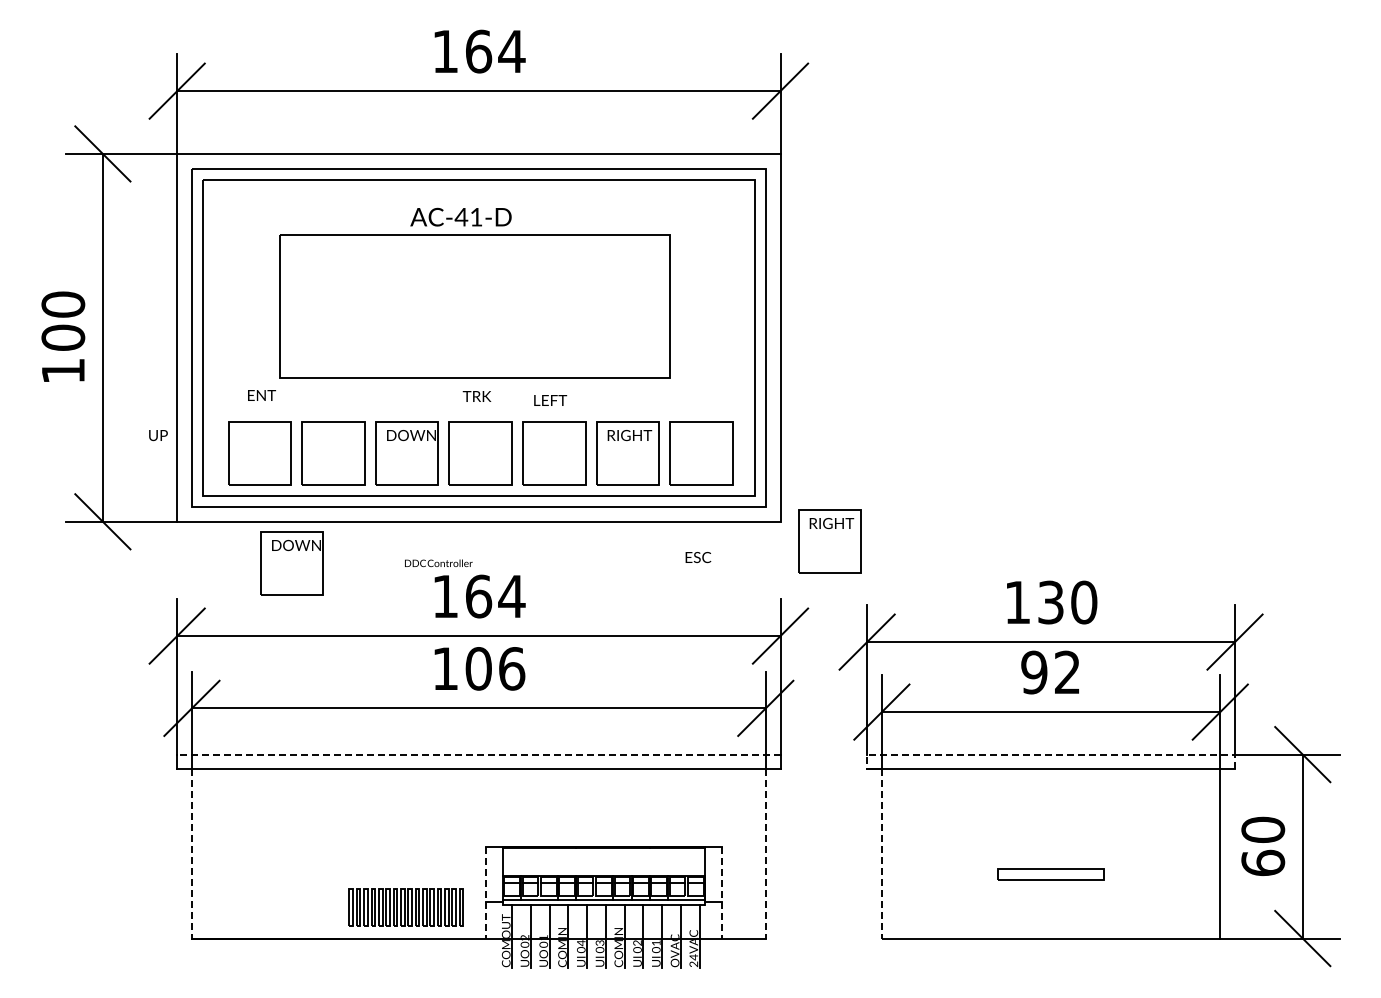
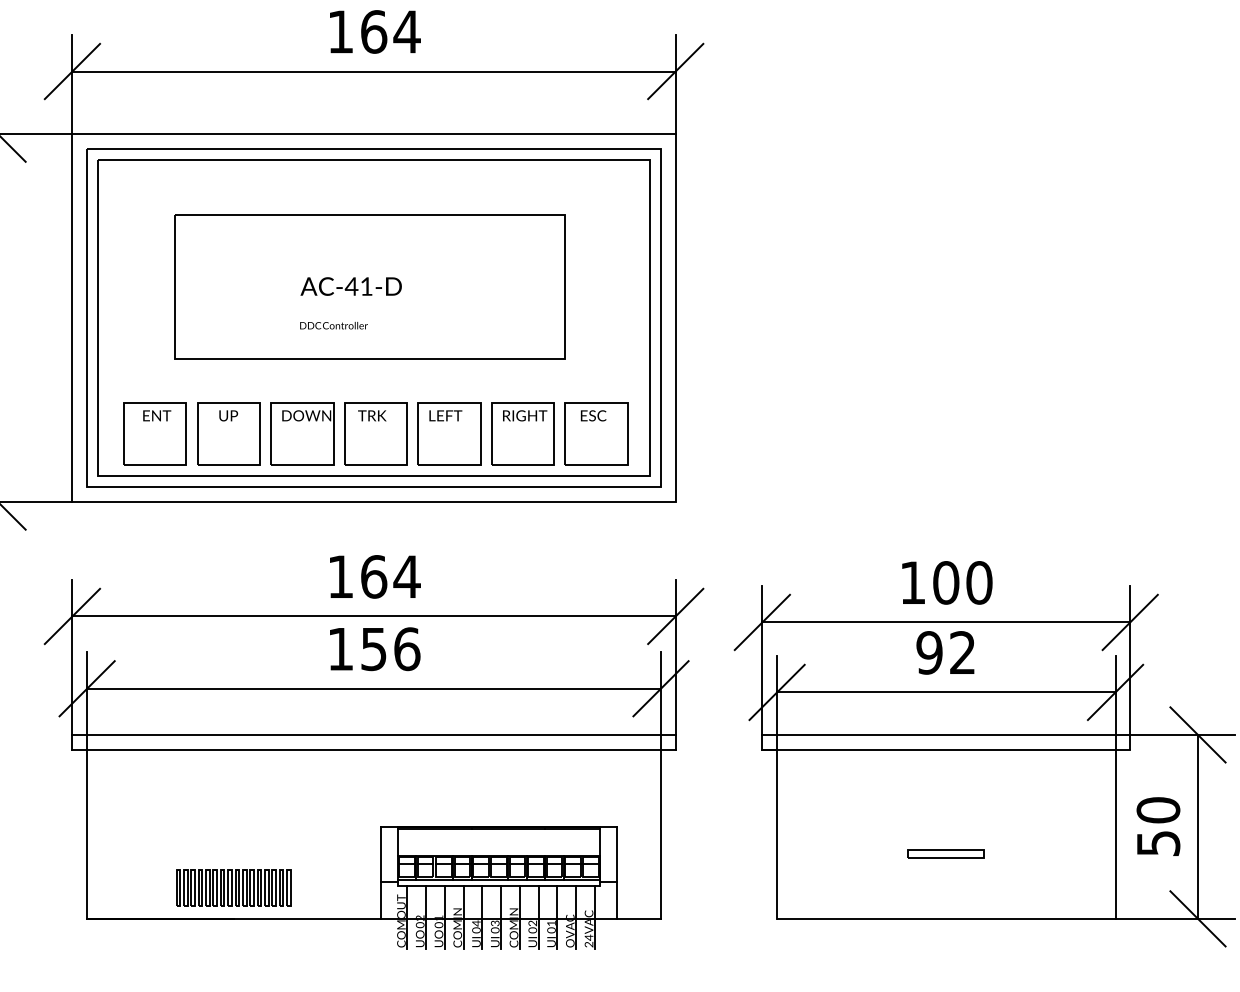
text: (460, 216) -> (350, 285), moved
text: (261, 395) -> (156, 415), moved
text: (476, 396) -> (371, 415), moved
text: (550, 400) -> (445, 415), moved
text: (158, 435) -> (228, 415), moved
part: (829, 541) -> (724, 521), removed
text: (698, 557) -> (593, 415), moved
part: (291, 563) -> (186, 543), removed
text: (438, 563) -> (333, 325), moved
text: (1051, 602) -> (946, 582), 130 -> 100
text: (478, 668) -> (373, 648), 106 -> 156
line: (478, 754) -> (373, 734), dashed -> solid
line: (1051, 754) -> (946, 734), dashed -> solid
line: (191, 853) -> (86, 833), dashed -> solid
line: (765, 853) -> (660, 833), dashed -> solid
line: (881, 853) -> (776, 833), dashed -> solid
text: (1263, 862) -> (1158, 842), 60 -> 50
part: (1050, 873) -> (945, 853), size x0.71
line: (486, 892) -> (381, 872), dashed -> solid
line: (721, 892) -> (616, 872), dashed -> solid
part: (405, 907) -> (232, 887), moved

